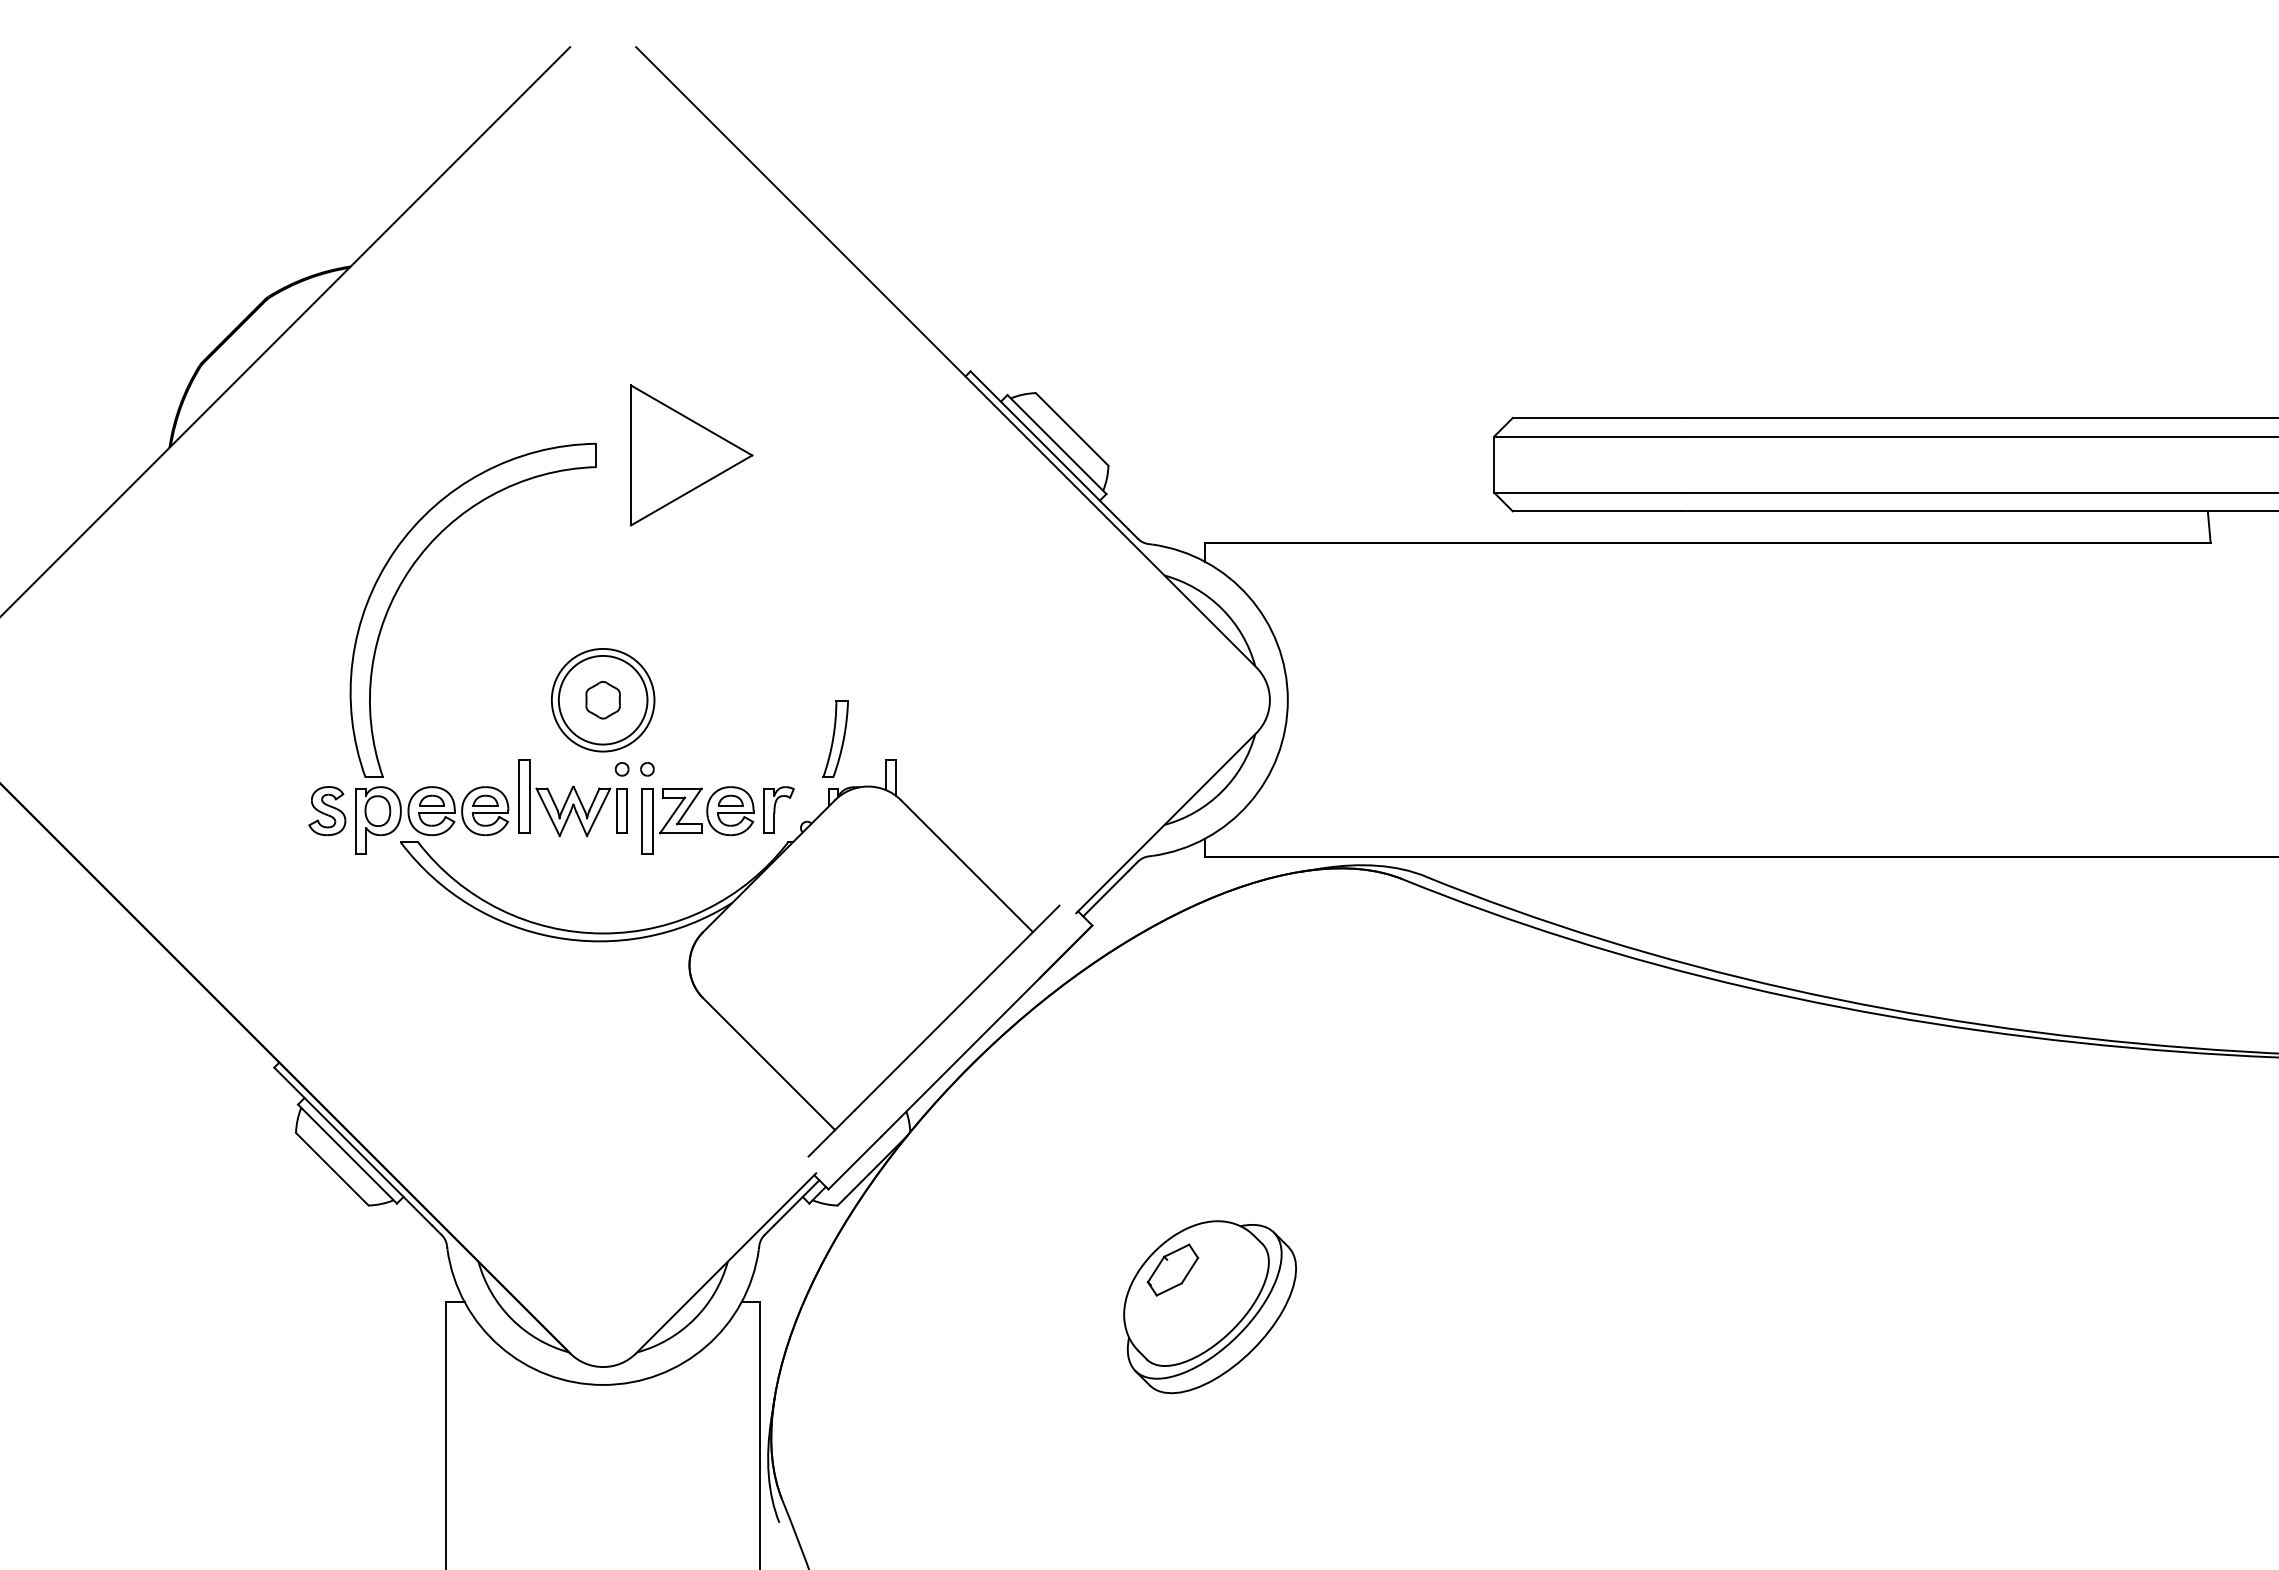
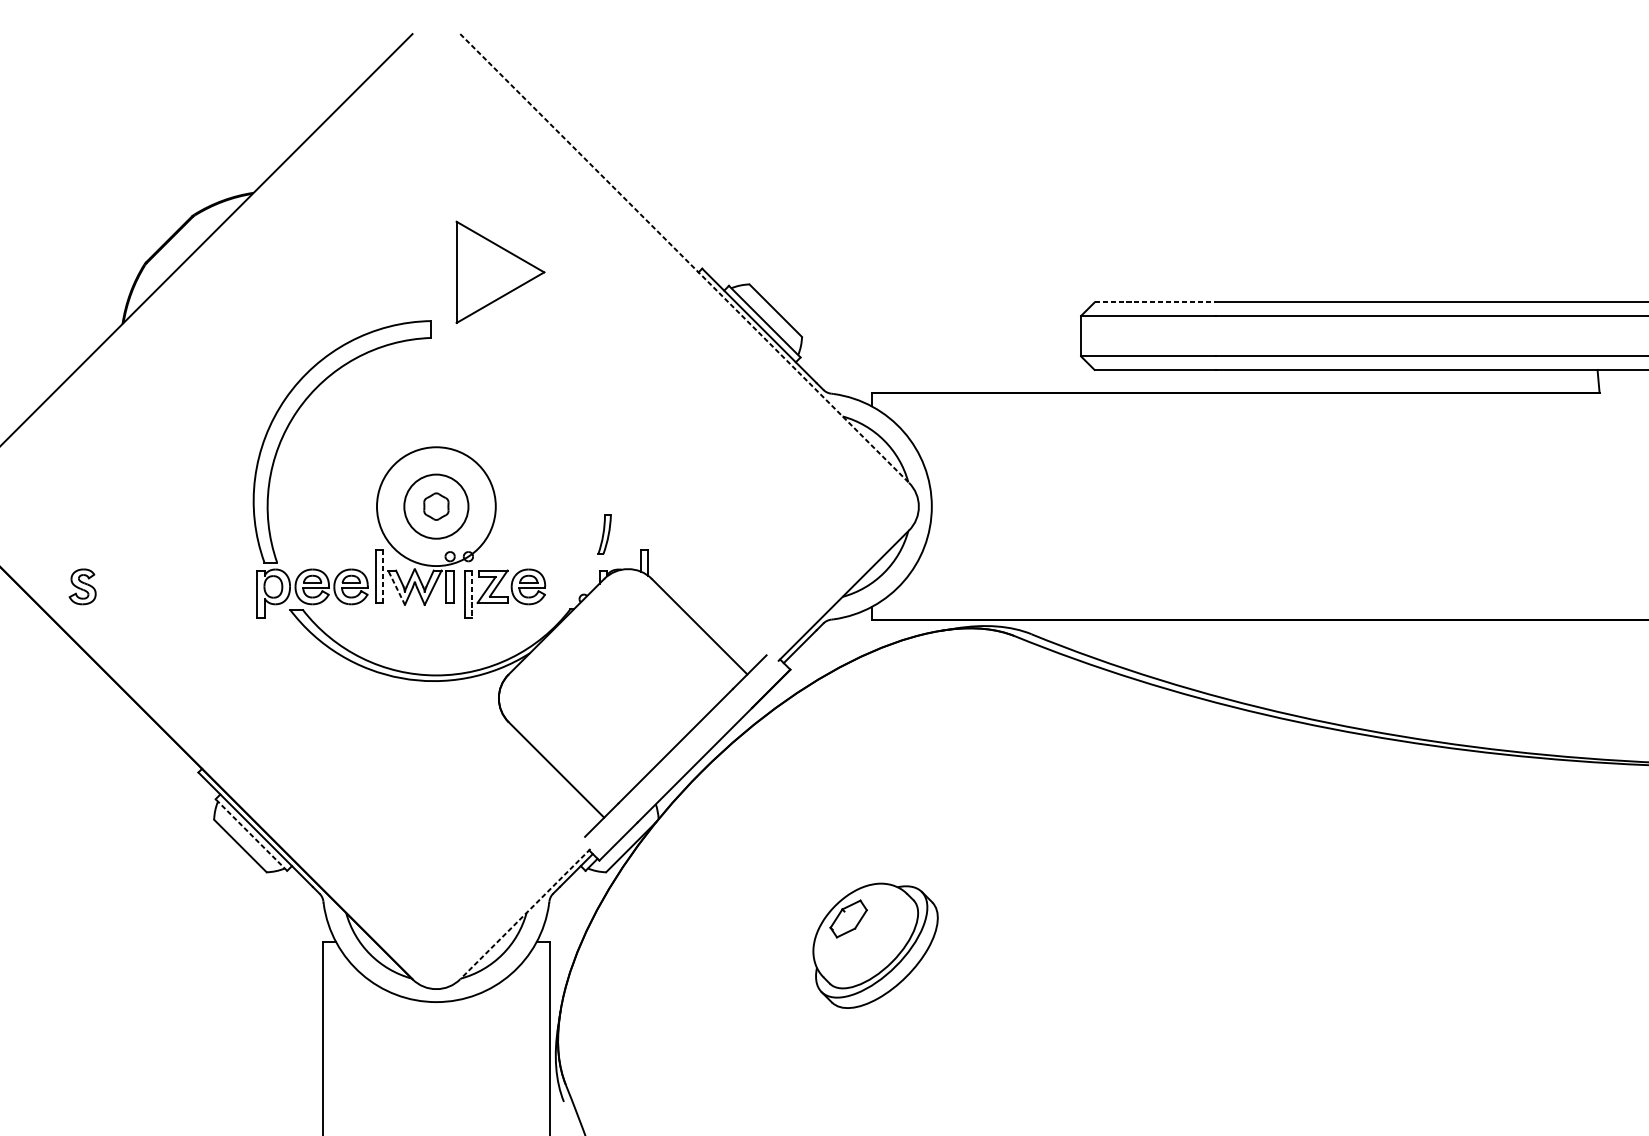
line: (946, 357) -> (684, 258), solid -> dashed
line: (1596, 418) -> (1155, 302), solid -> dashed
part: (691, 455) -> (500, 272), moved
circle: (602, 699) -> (435, 506), size x1.6
part: (835, 738) -> (604, 534), size x0.7
line: (529, 797) -> (383, 577), solid -> dashed
part: (778, 809) -> (563, 585), removed
part: (327, 811) -> (82, 587), moved
line: (547, 811) -> (396, 587), solid -> dashed
line: (652, 821) -> (472, 594), solid -> dashed
line: (347, 1154) -> (251, 835), solid -> dashed
line: (725, 1263) -> (524, 914), solid -> dashed

